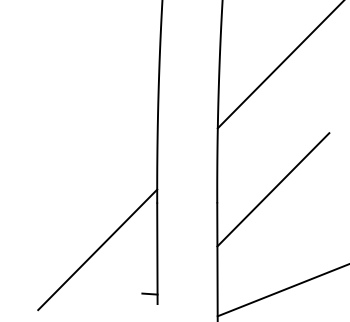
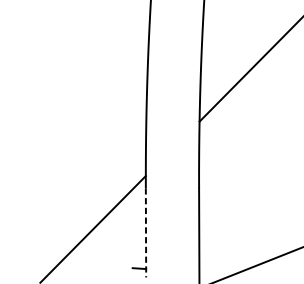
line: (273, 189) -> (248, 175), removed
line: (157, 254) -> (146, 233), solid -> dashed

